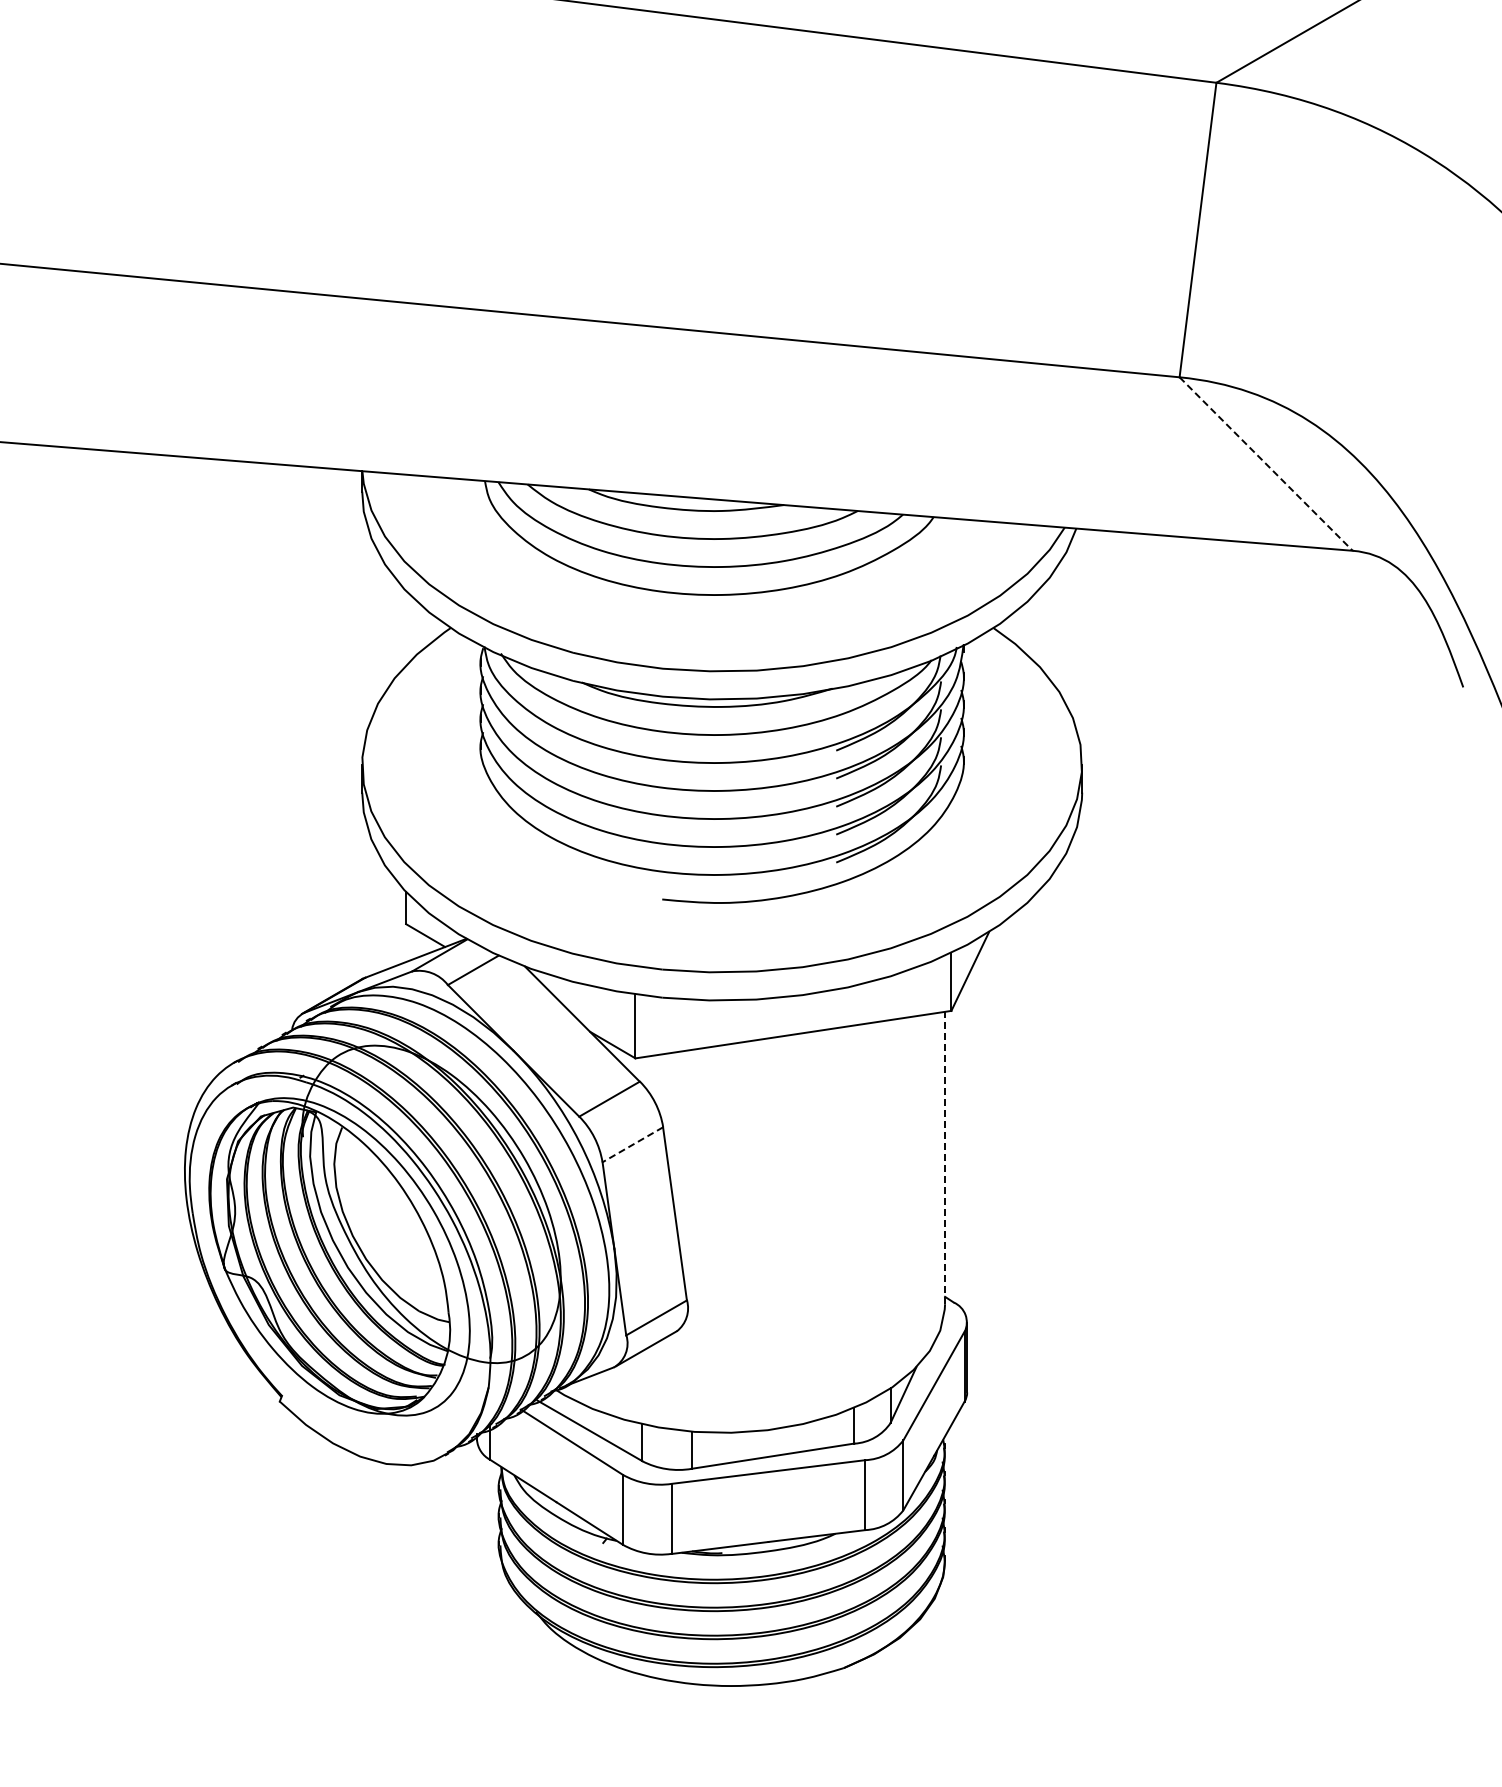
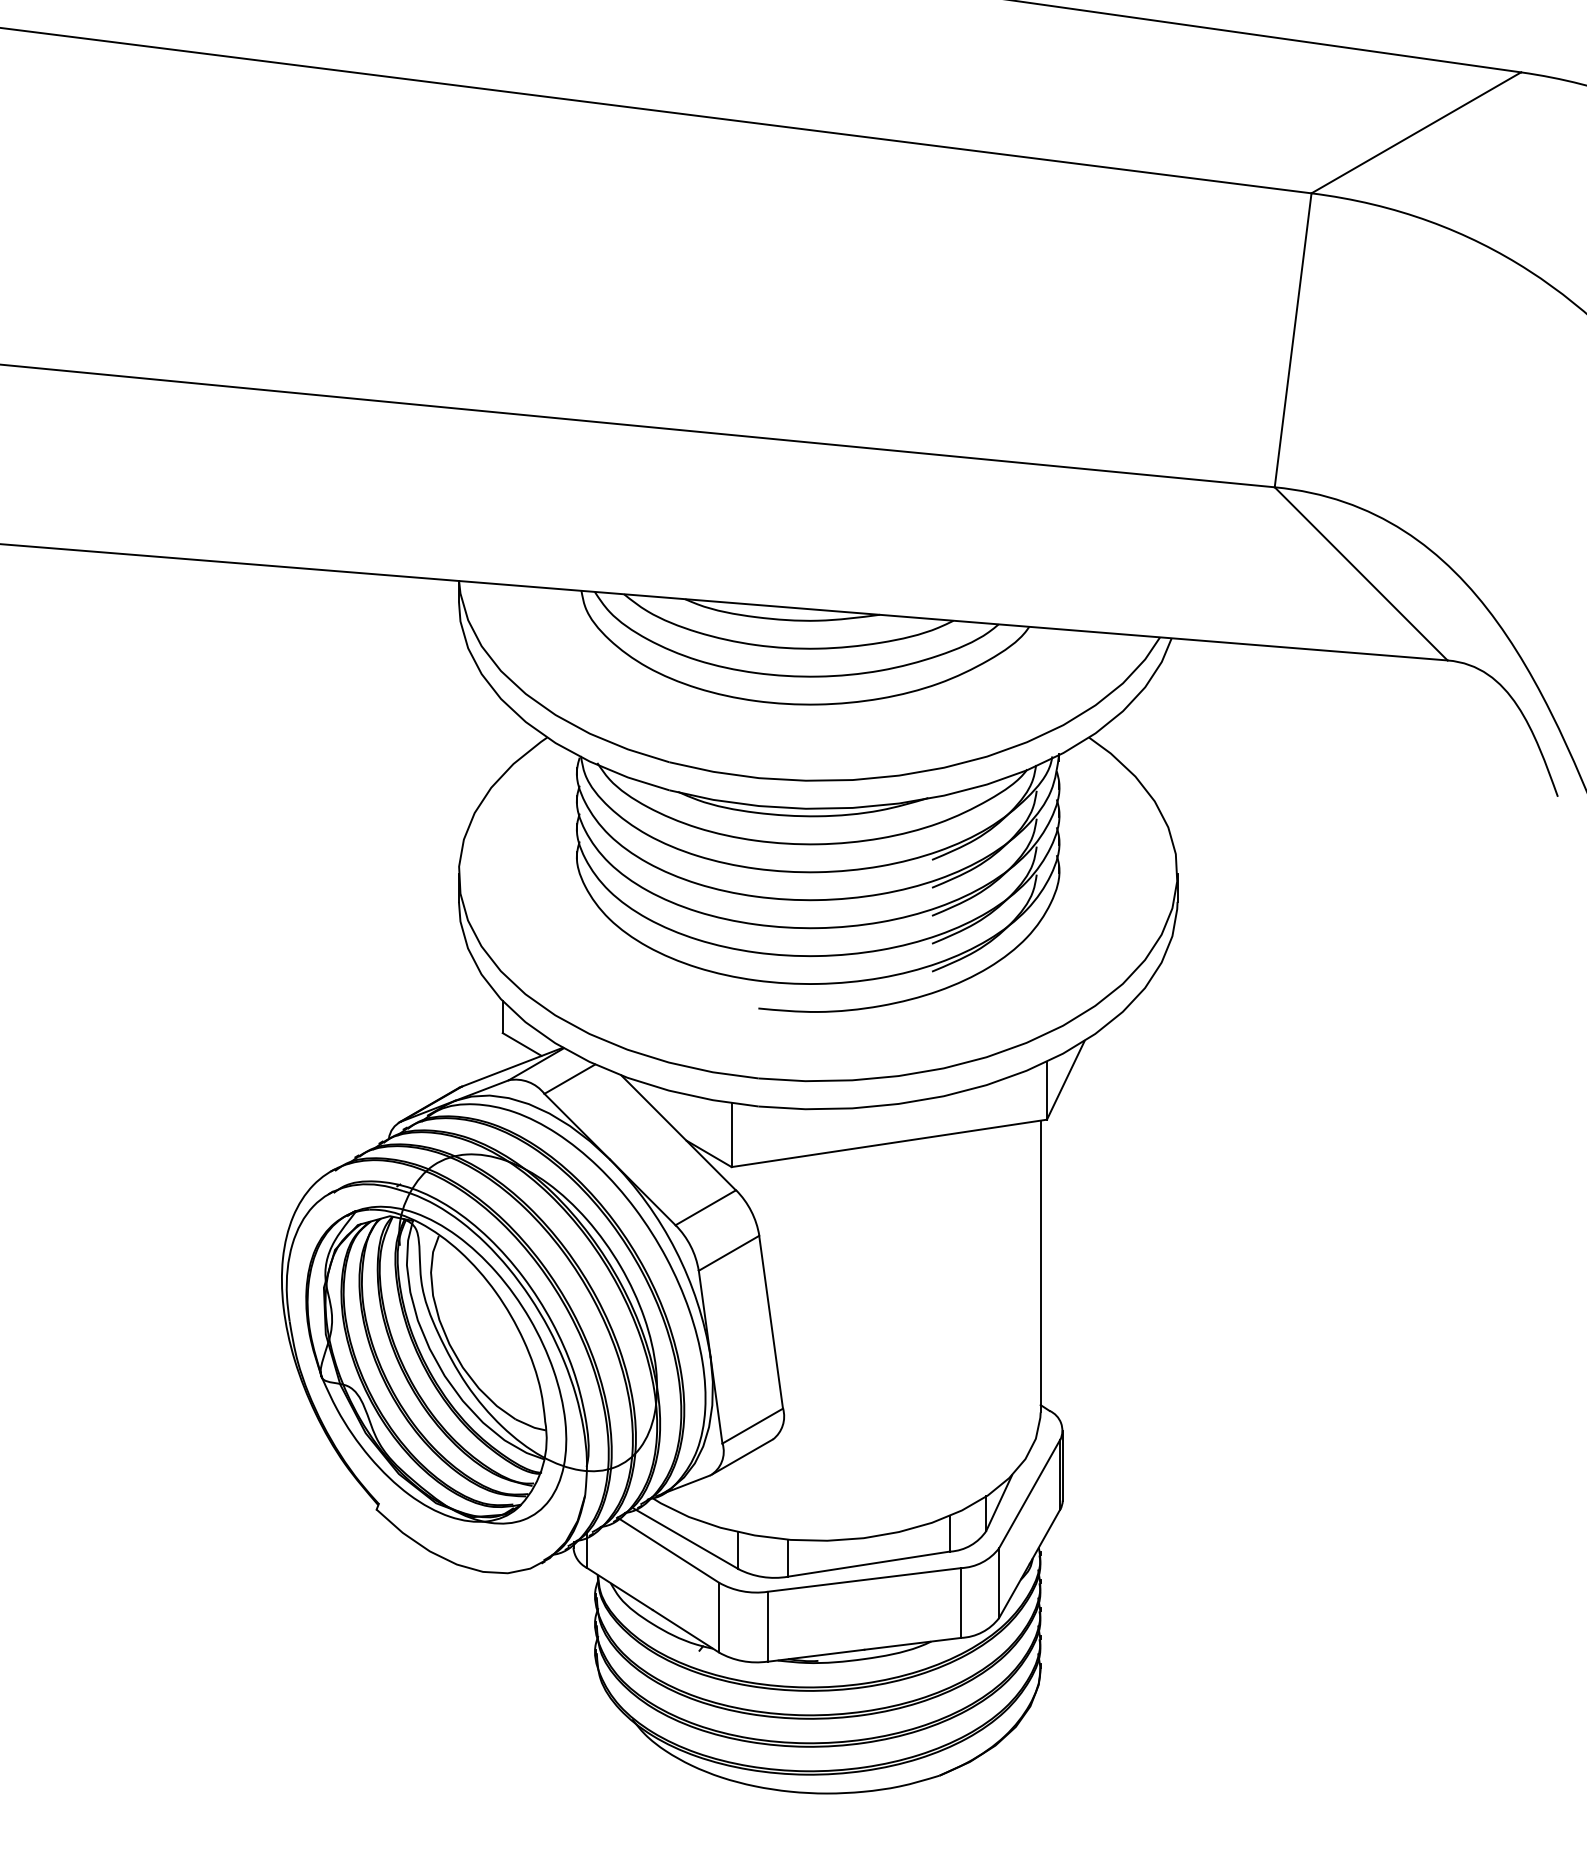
line: (1266, 464) -> (1361, 574), dashed -> solid
line: (633, 1144) -> (729, 1253), dashed -> solid
line: (944, 1157) -> (1040, 1266), dashed -> solid

